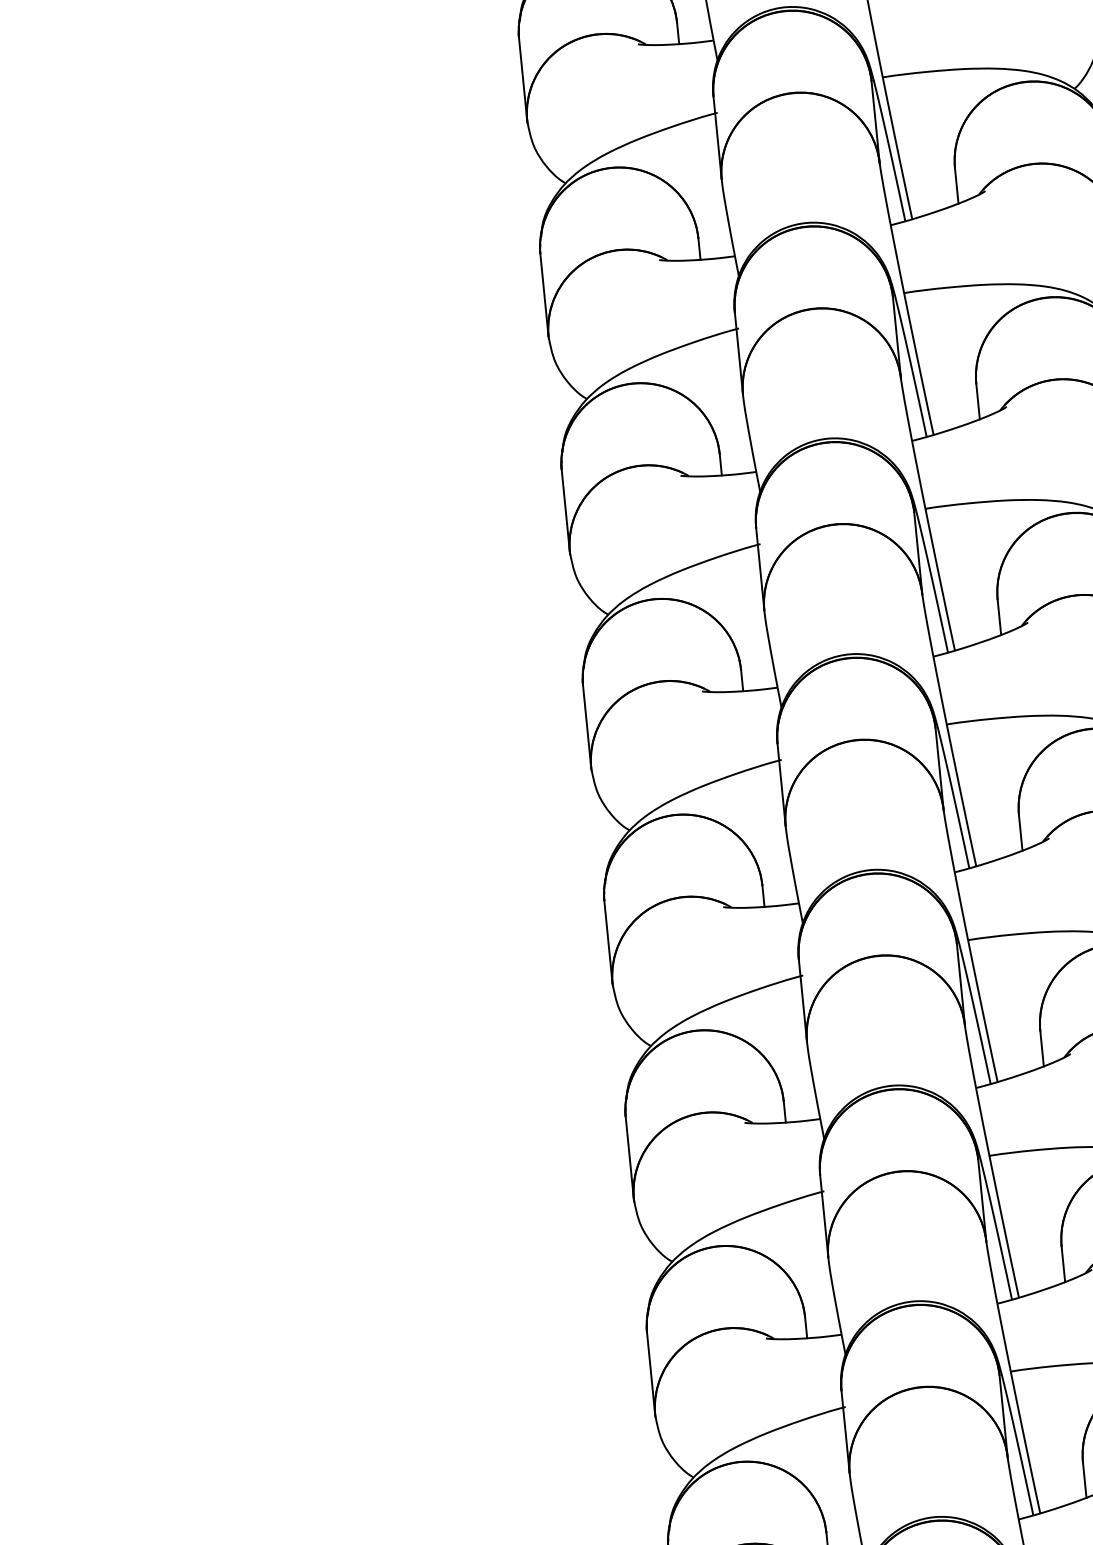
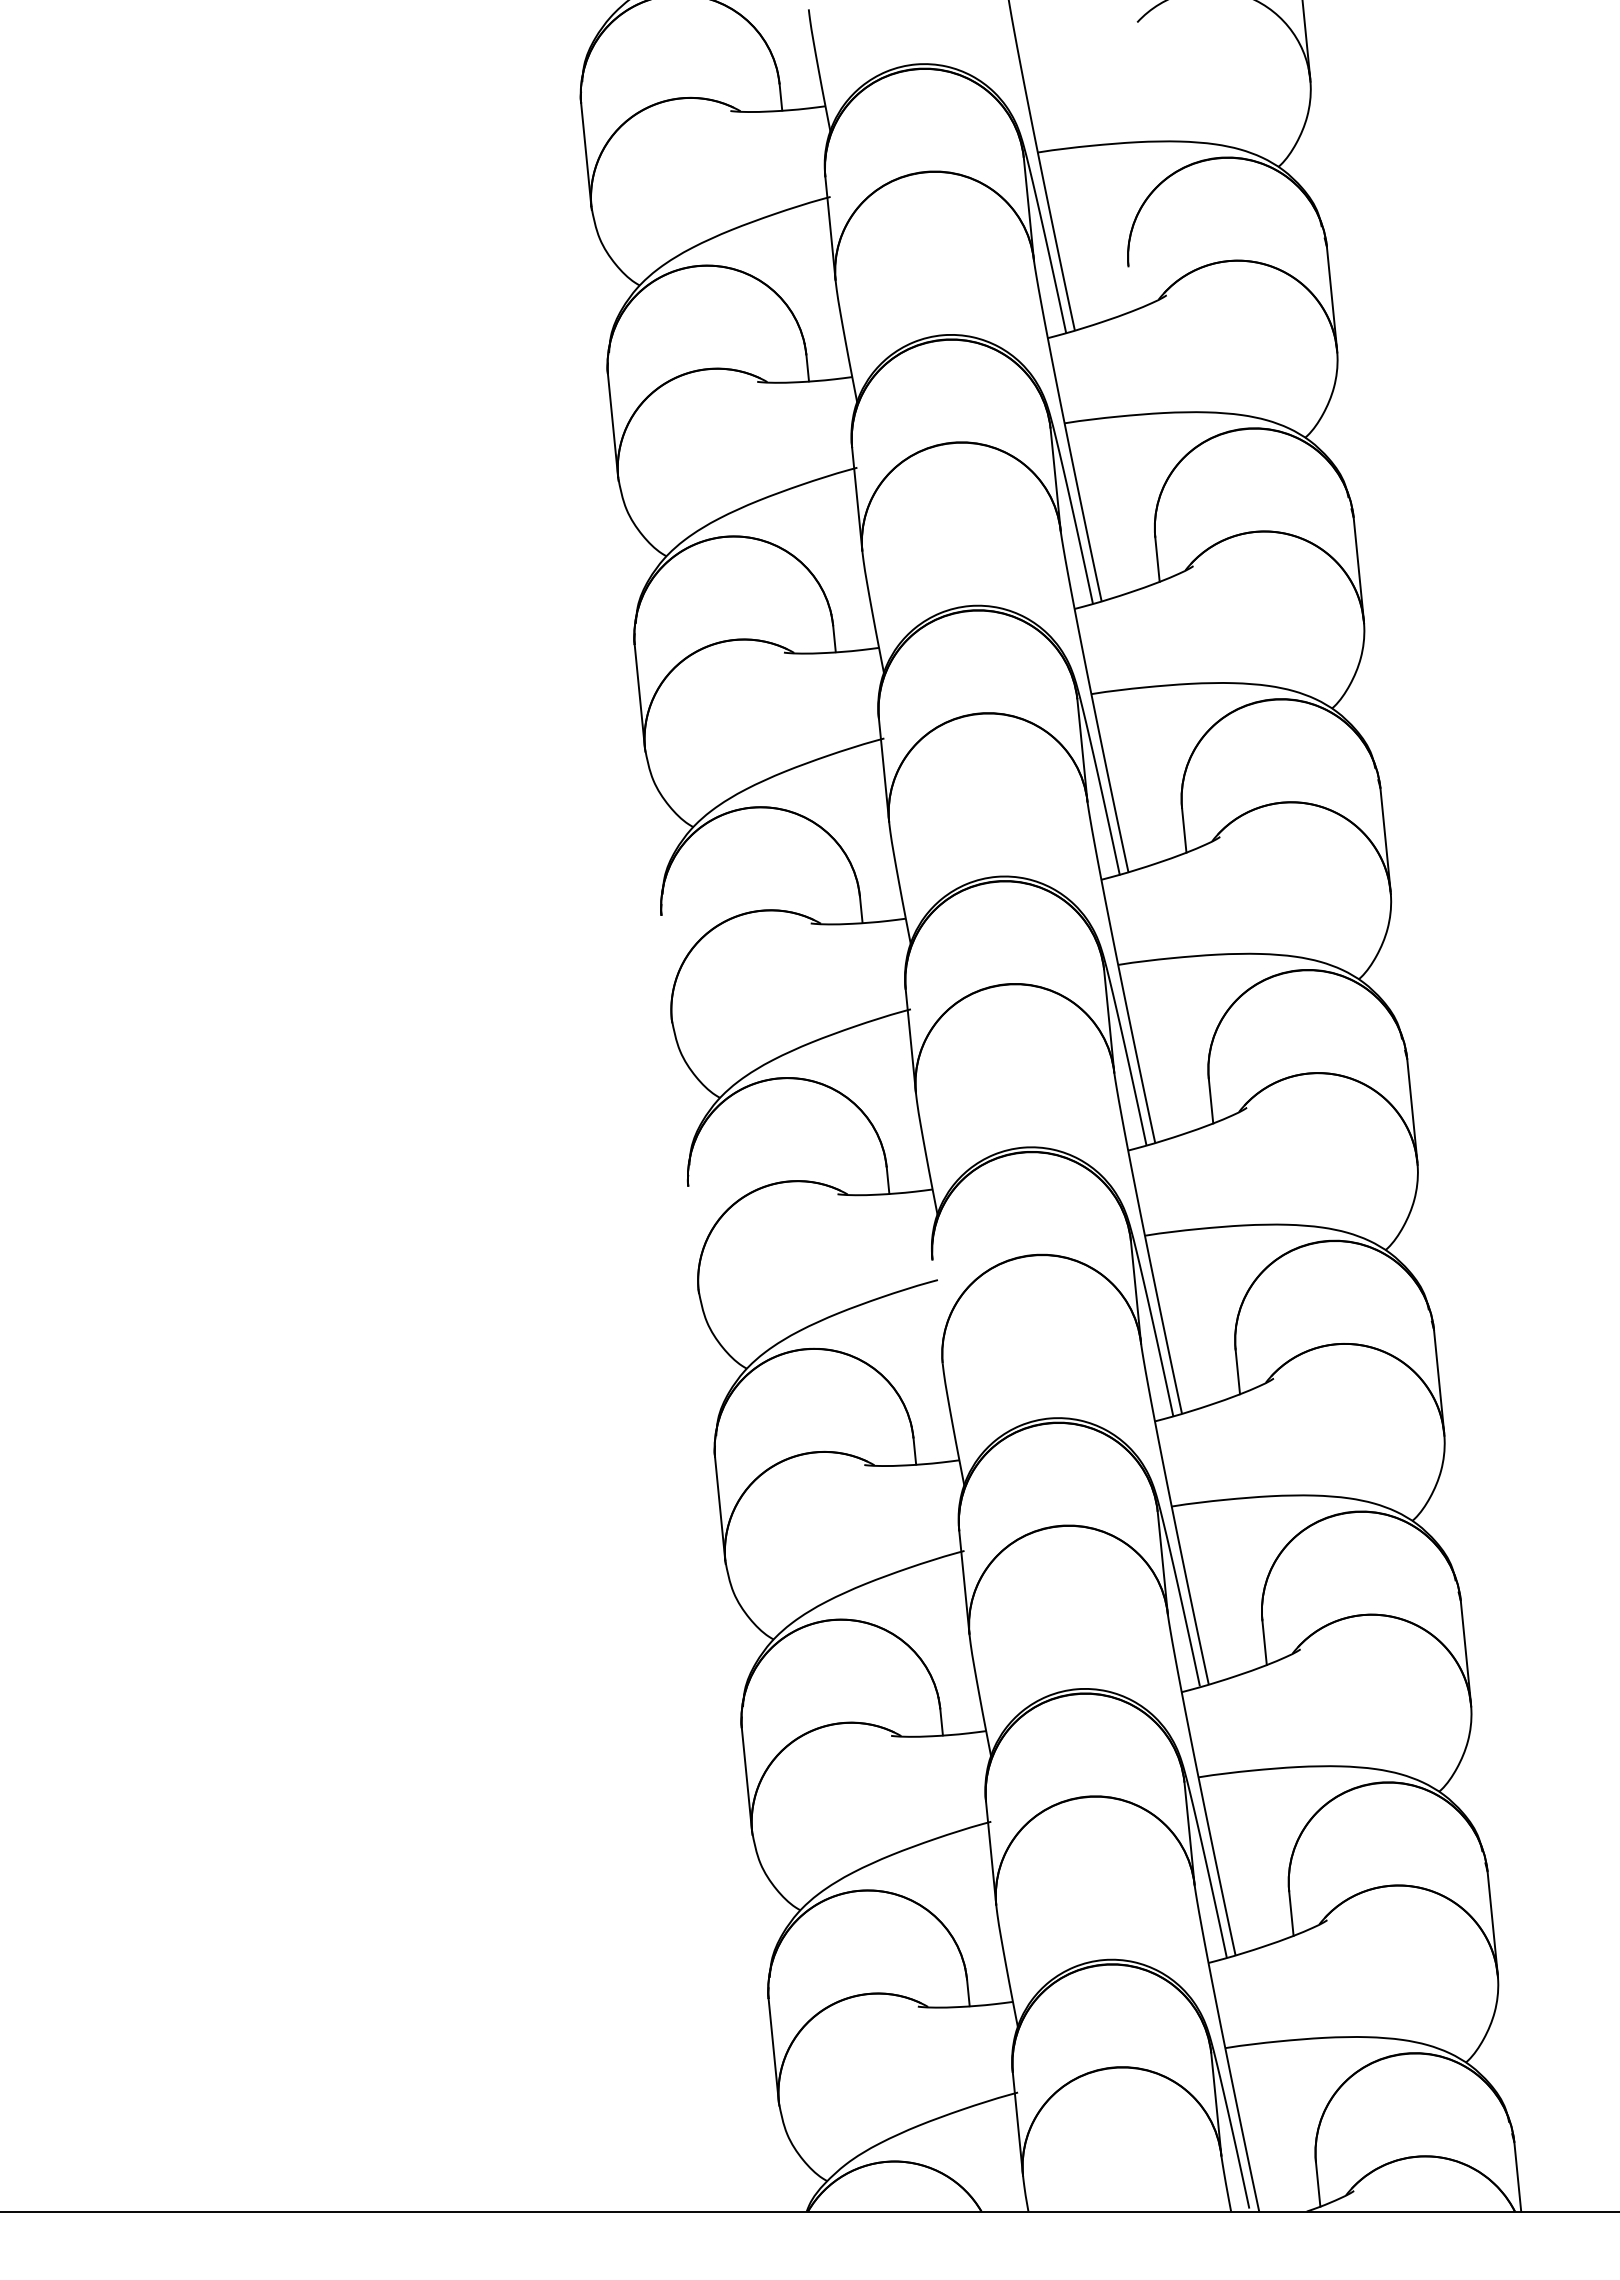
line: (956, 185) -> (1130, 288), removed
line: (587, 725) -> (666, 966), removed
line: (608, 941) -> (693, 1237), removed
line: (802, 1000) -> (937, 1311), removed

